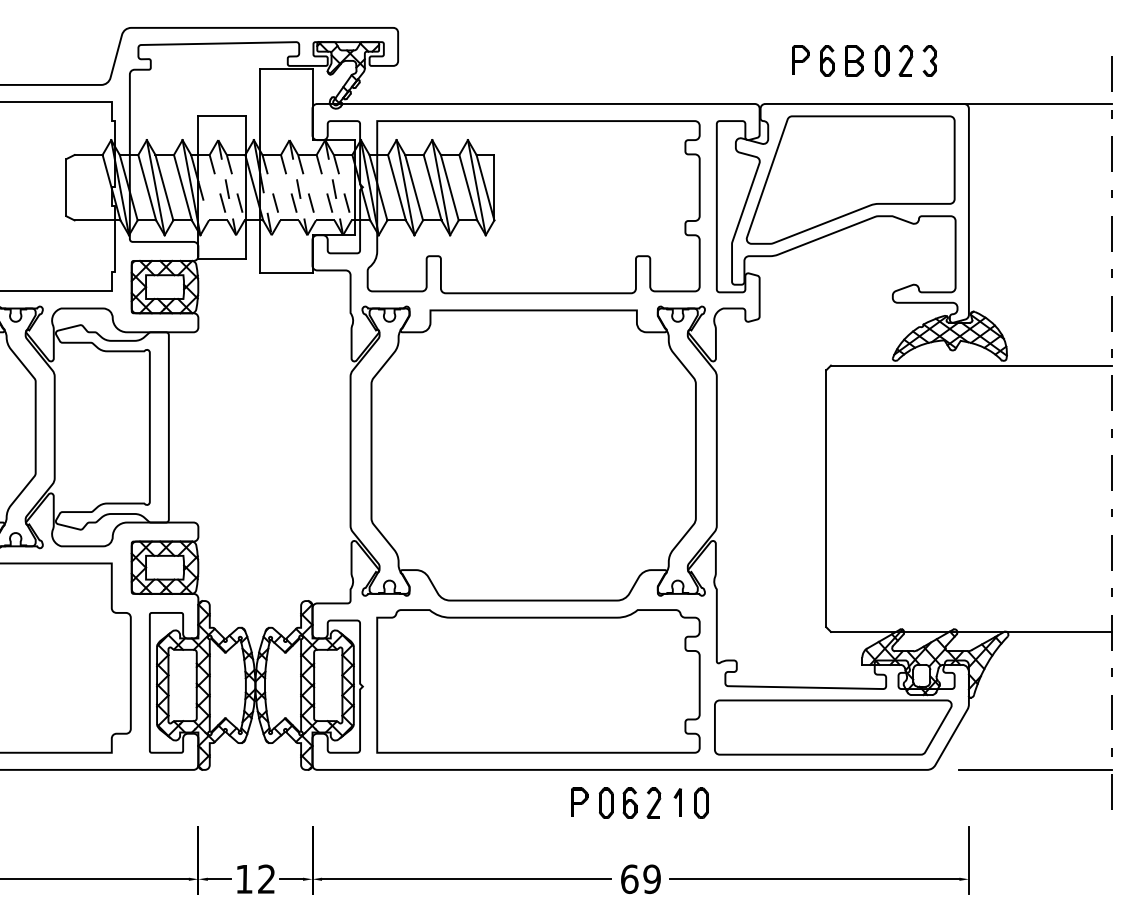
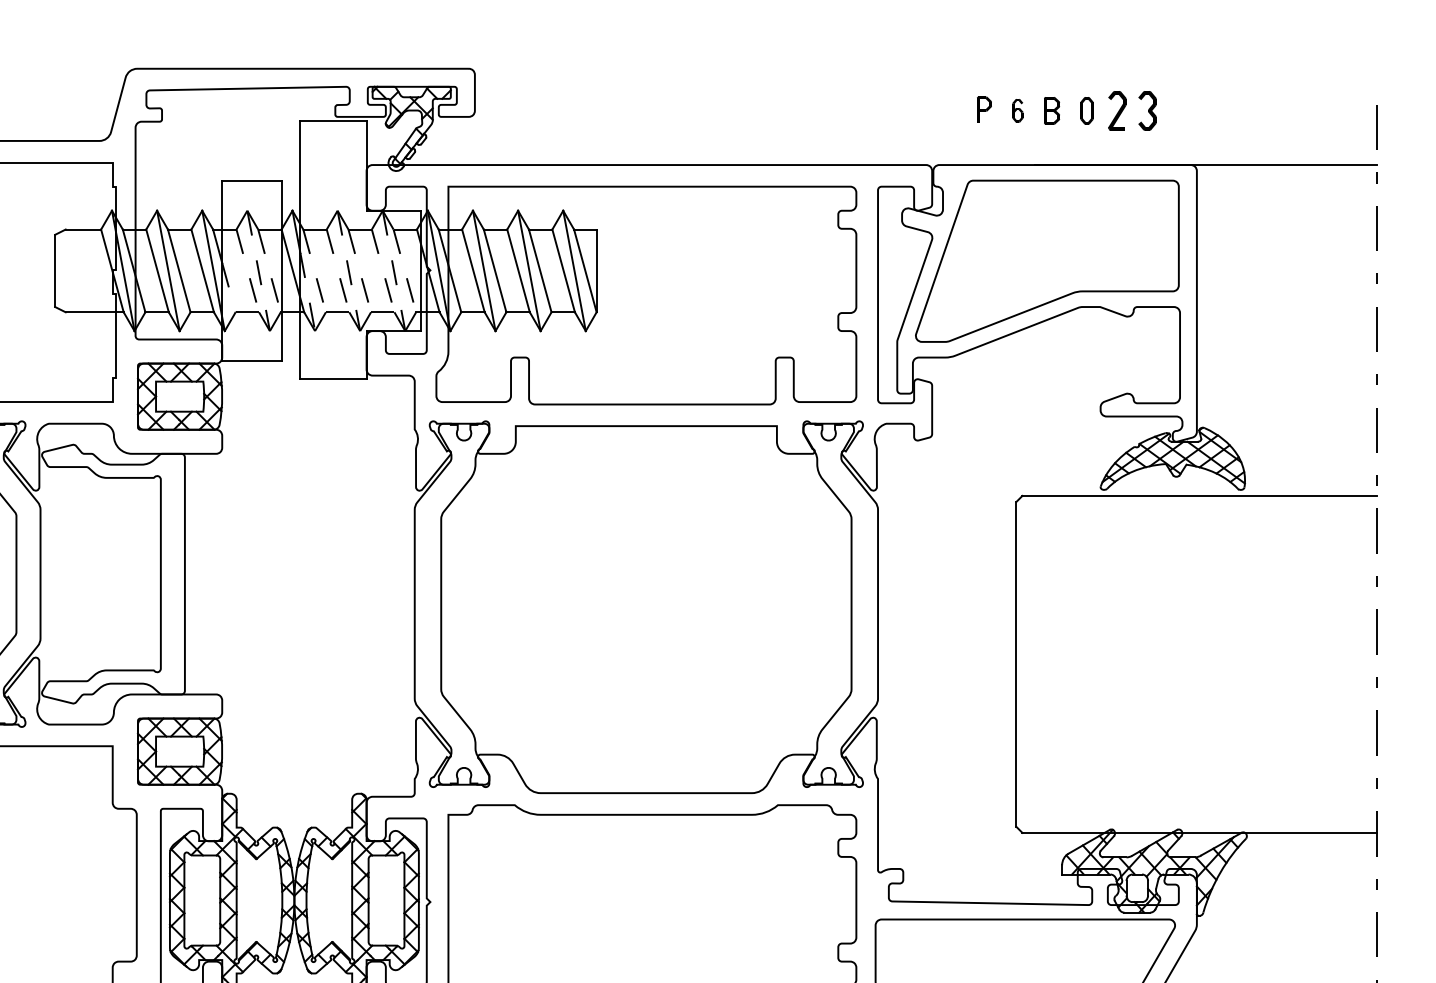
part: (800, 59) -> (983, 108), size x0.7
part: (827, 60) -> (1018, 110), size x0.6
part: (854, 60) -> (1052, 110), size x0.7
part: (881, 60) -> (1086, 110), size x0.7

